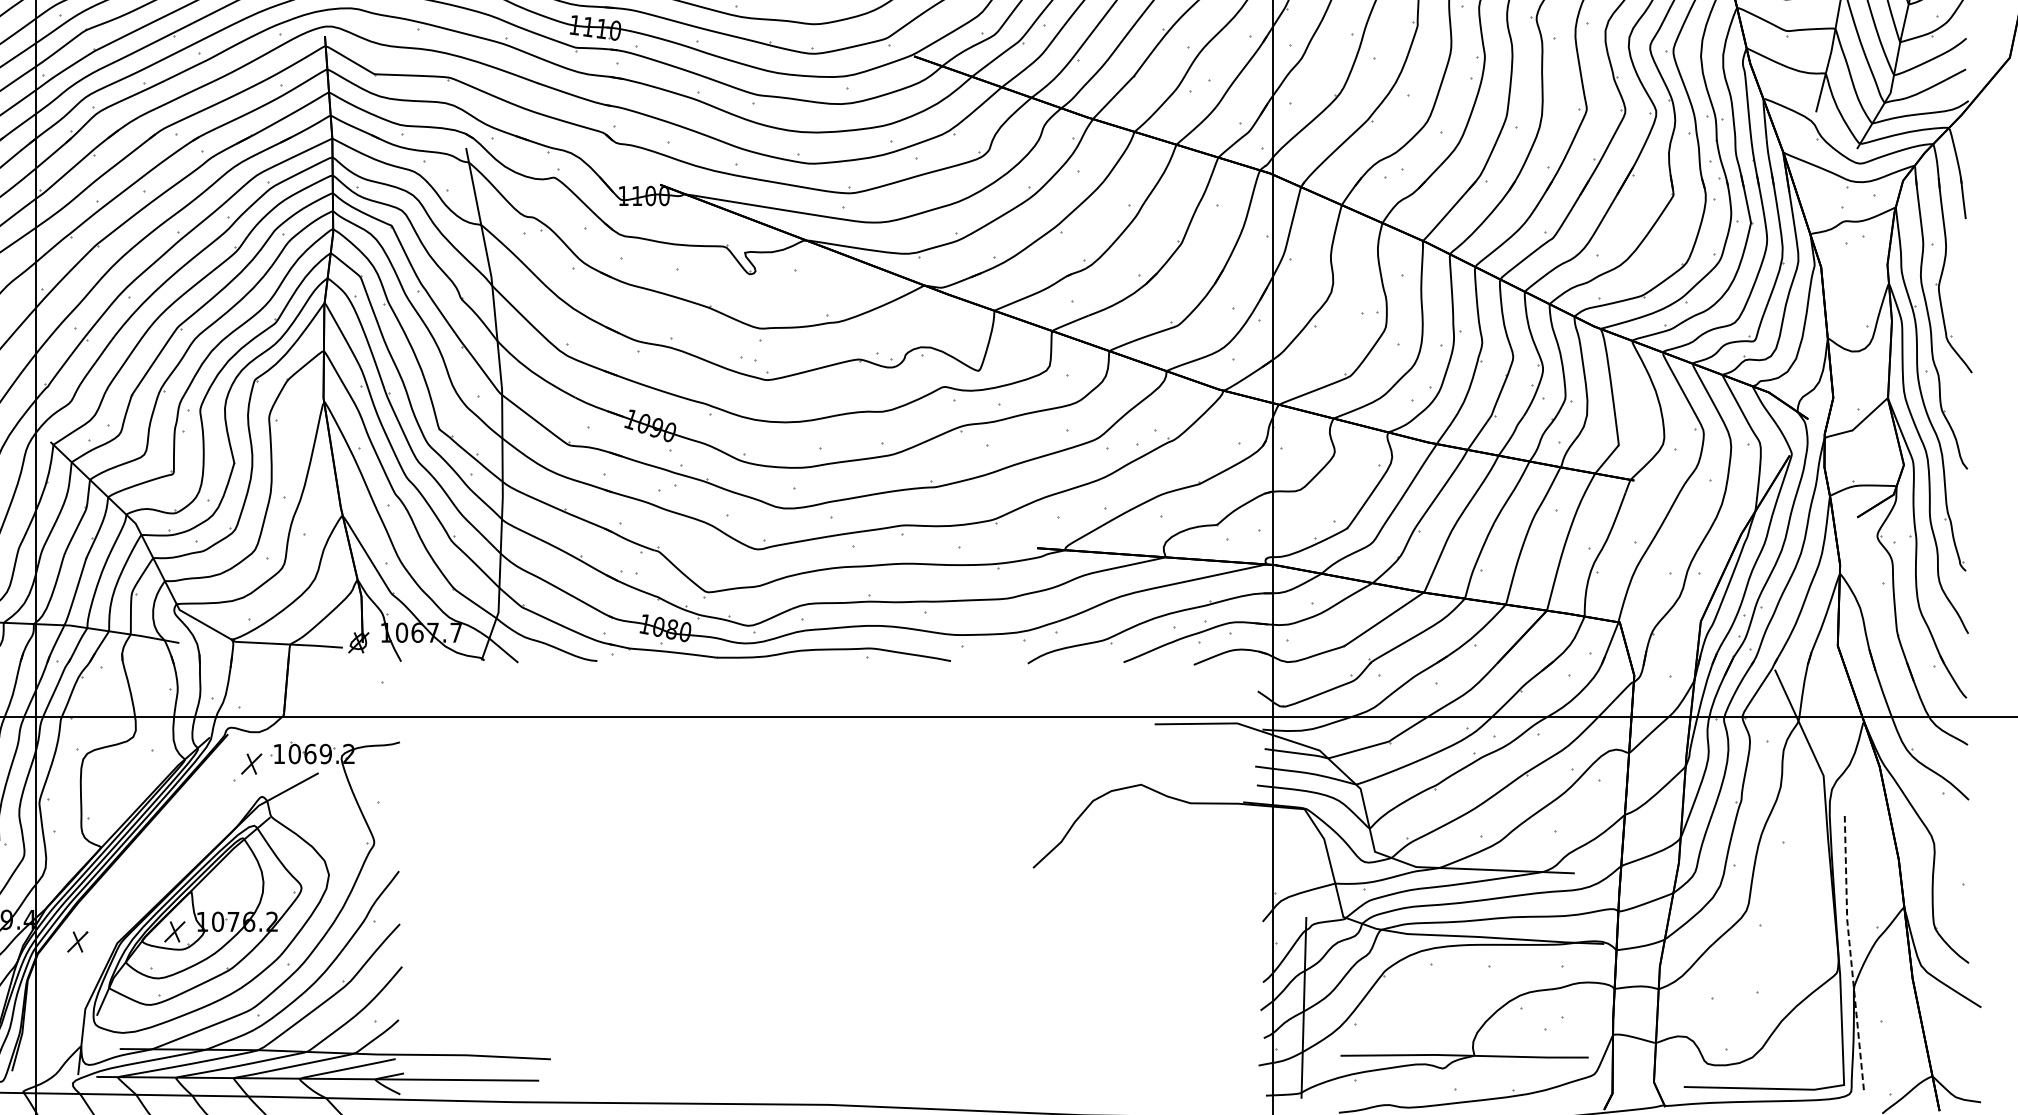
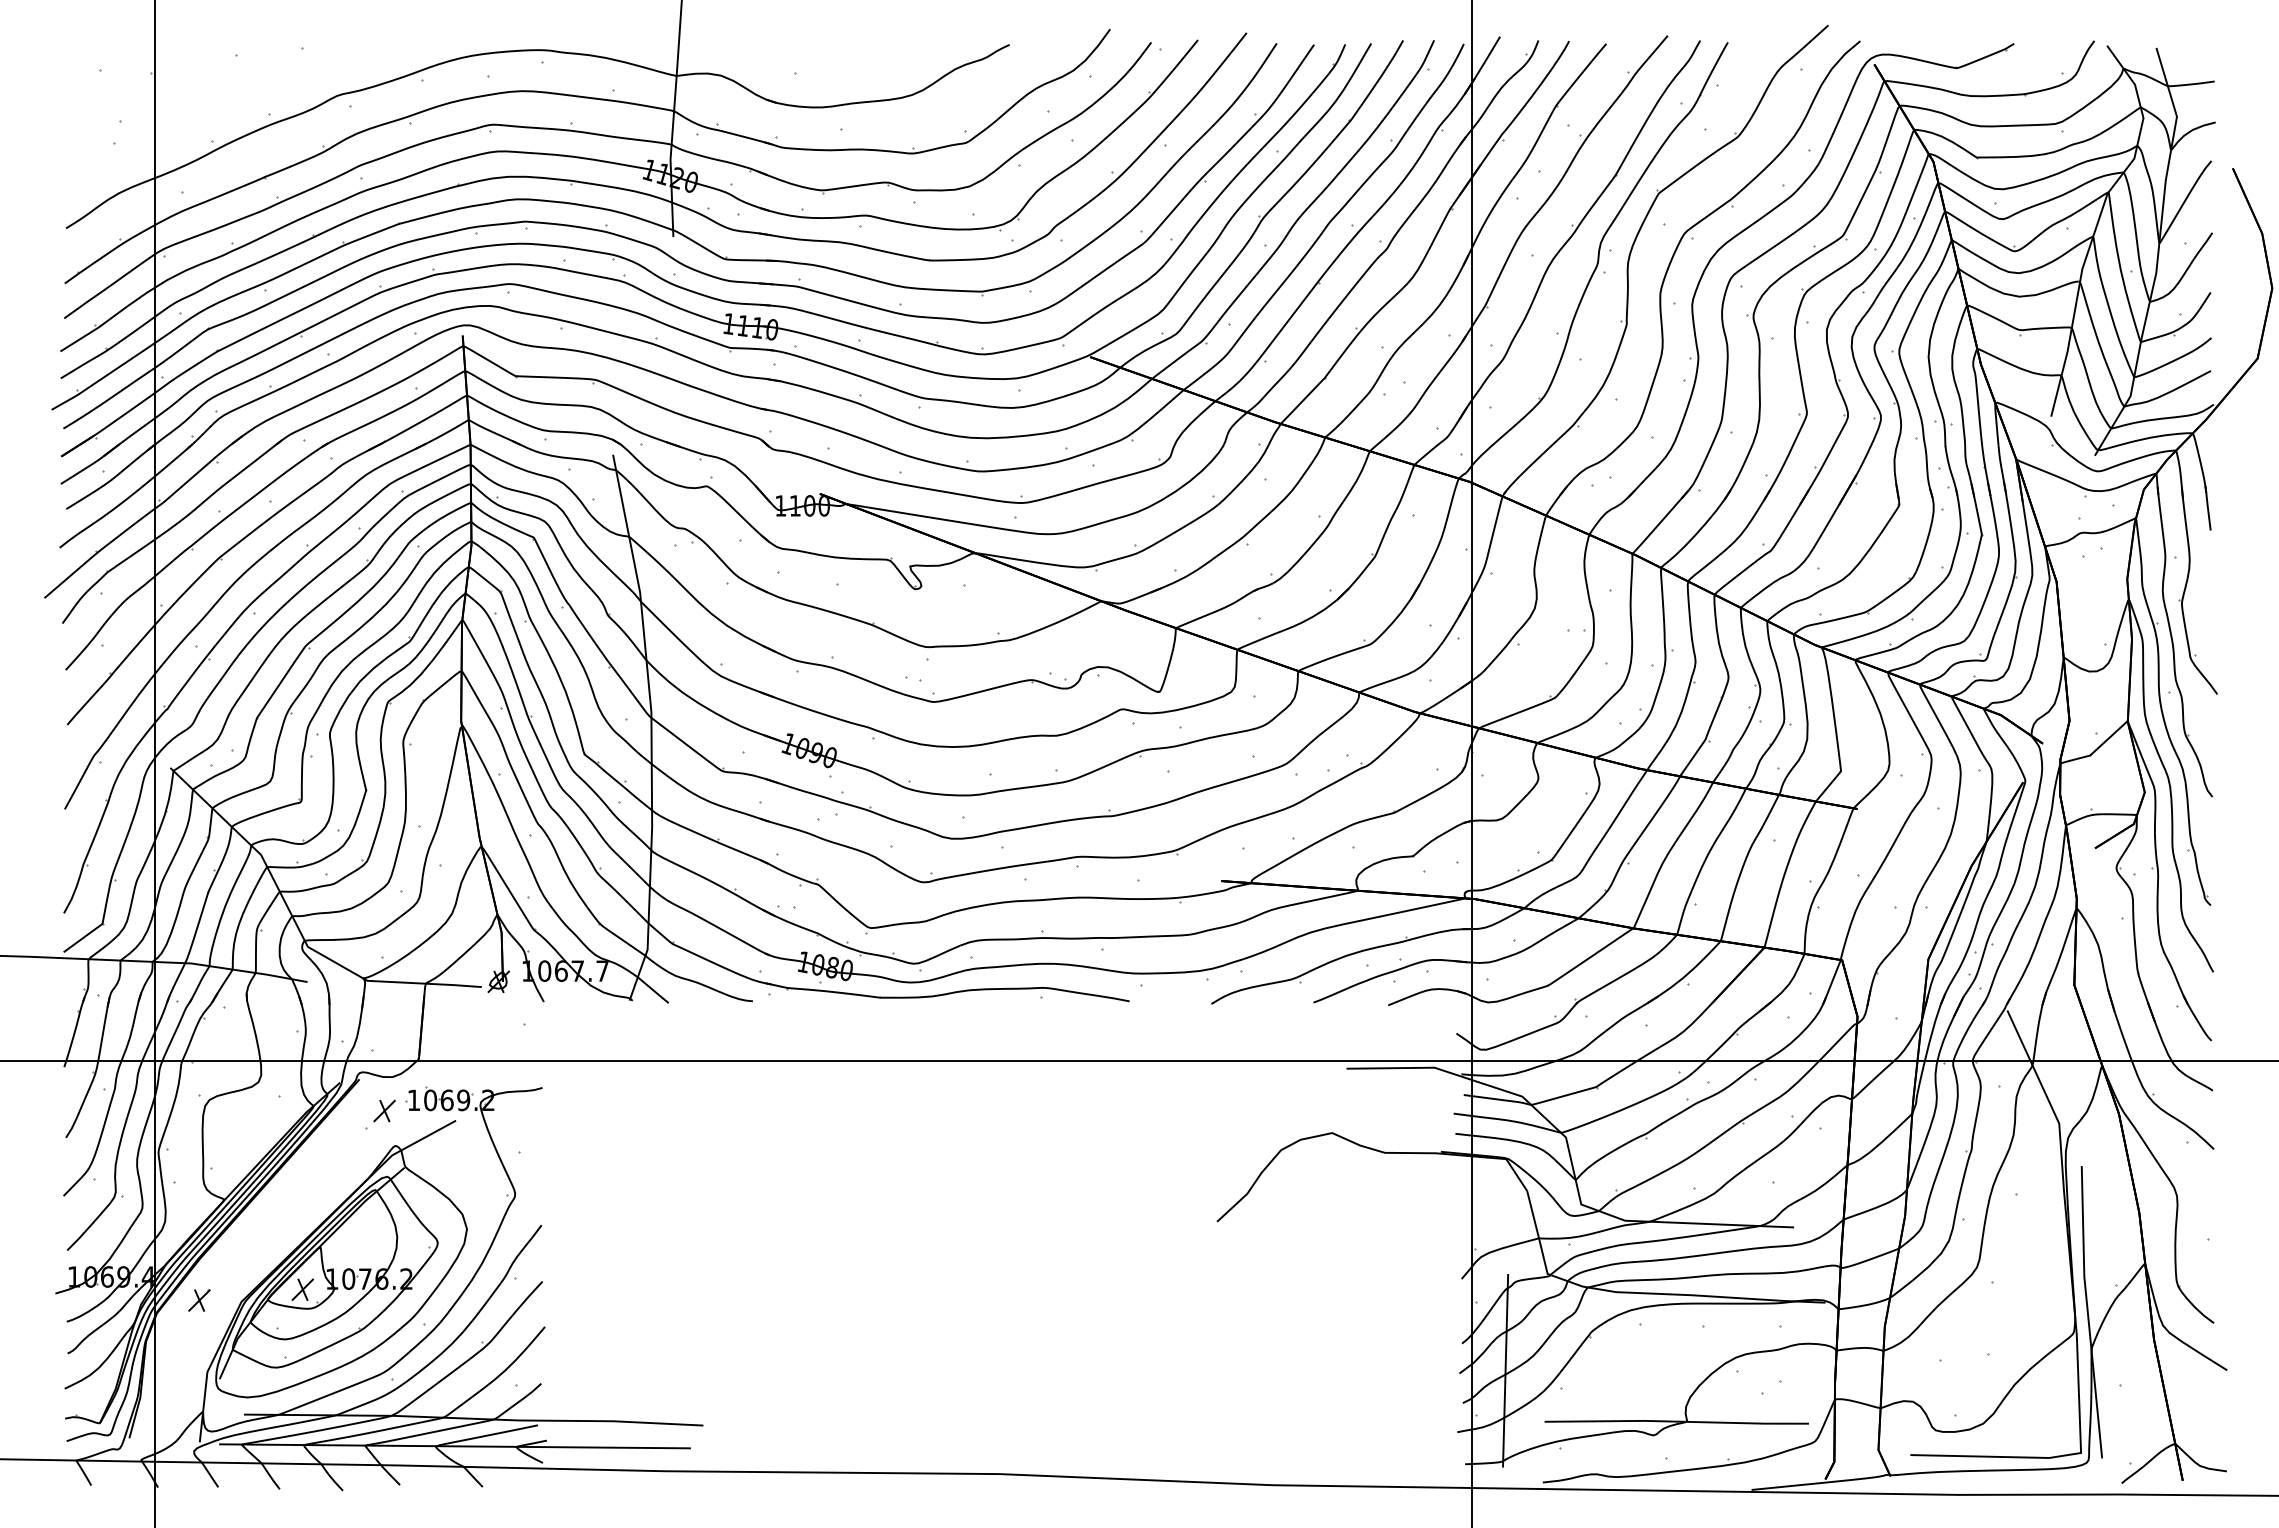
line: (1850, 952) -> (2087, 1311), dashed -> solid

